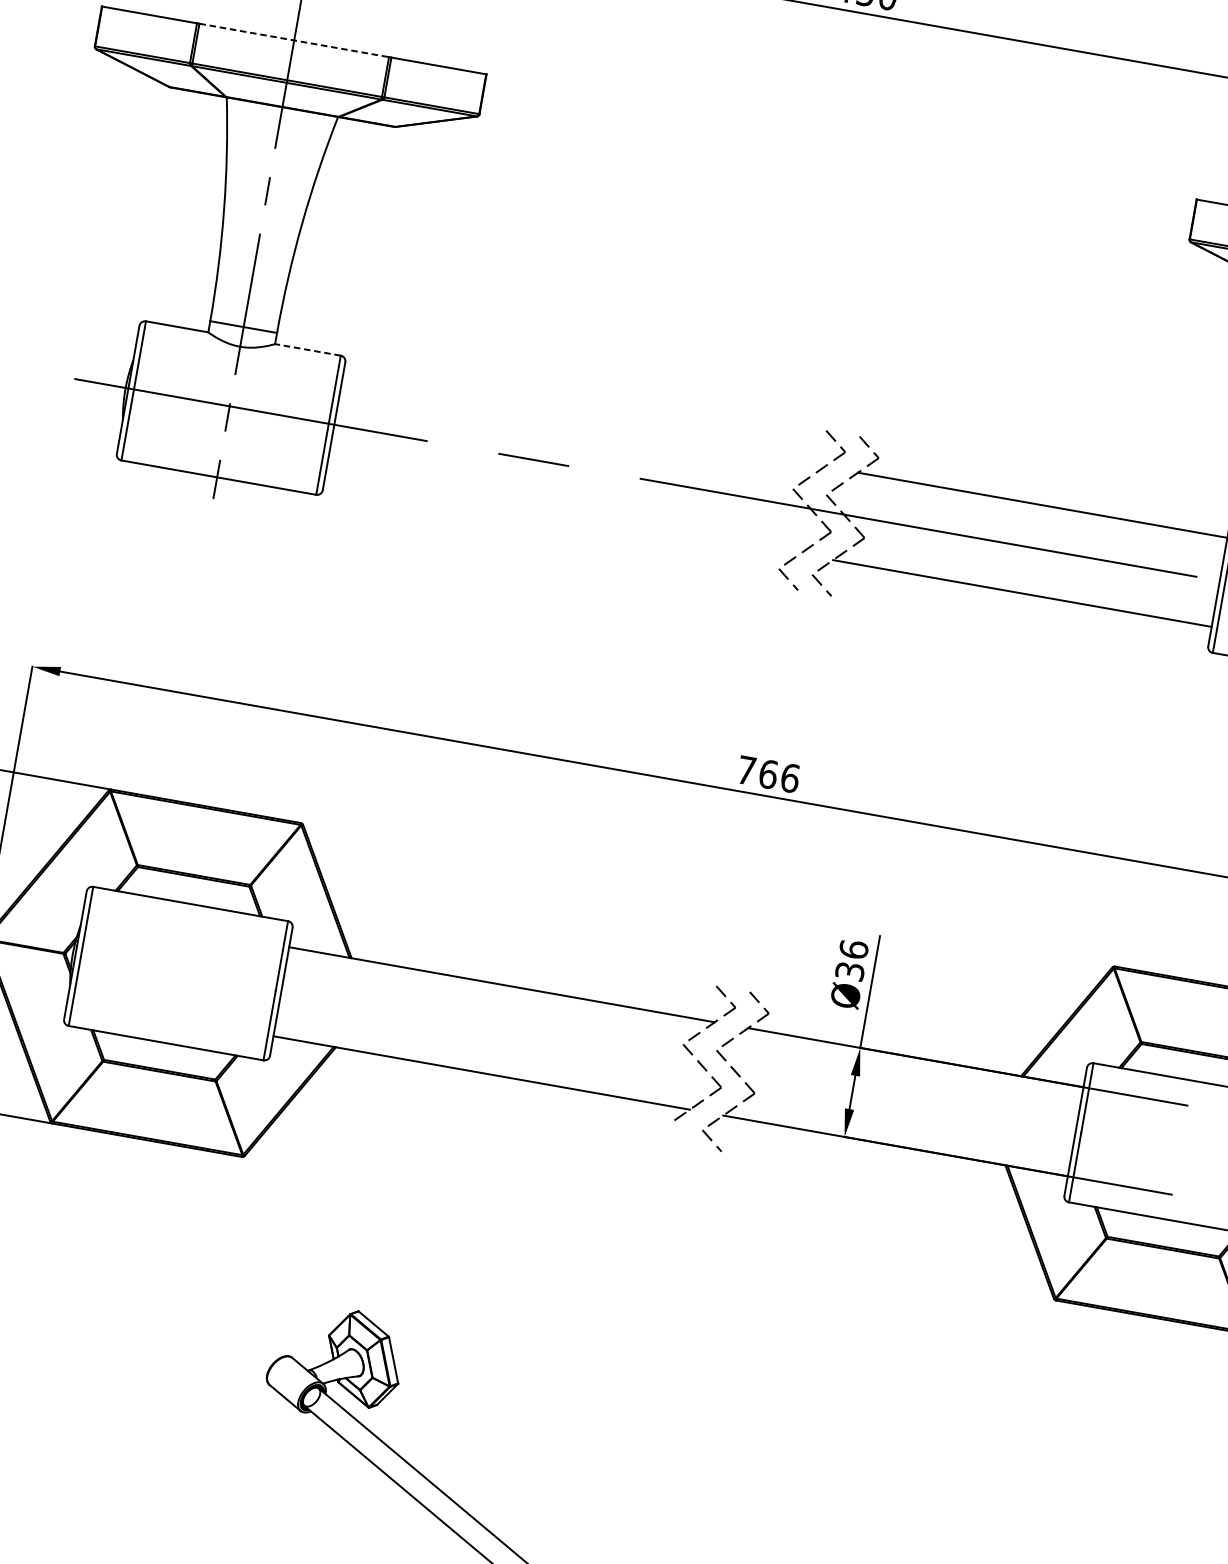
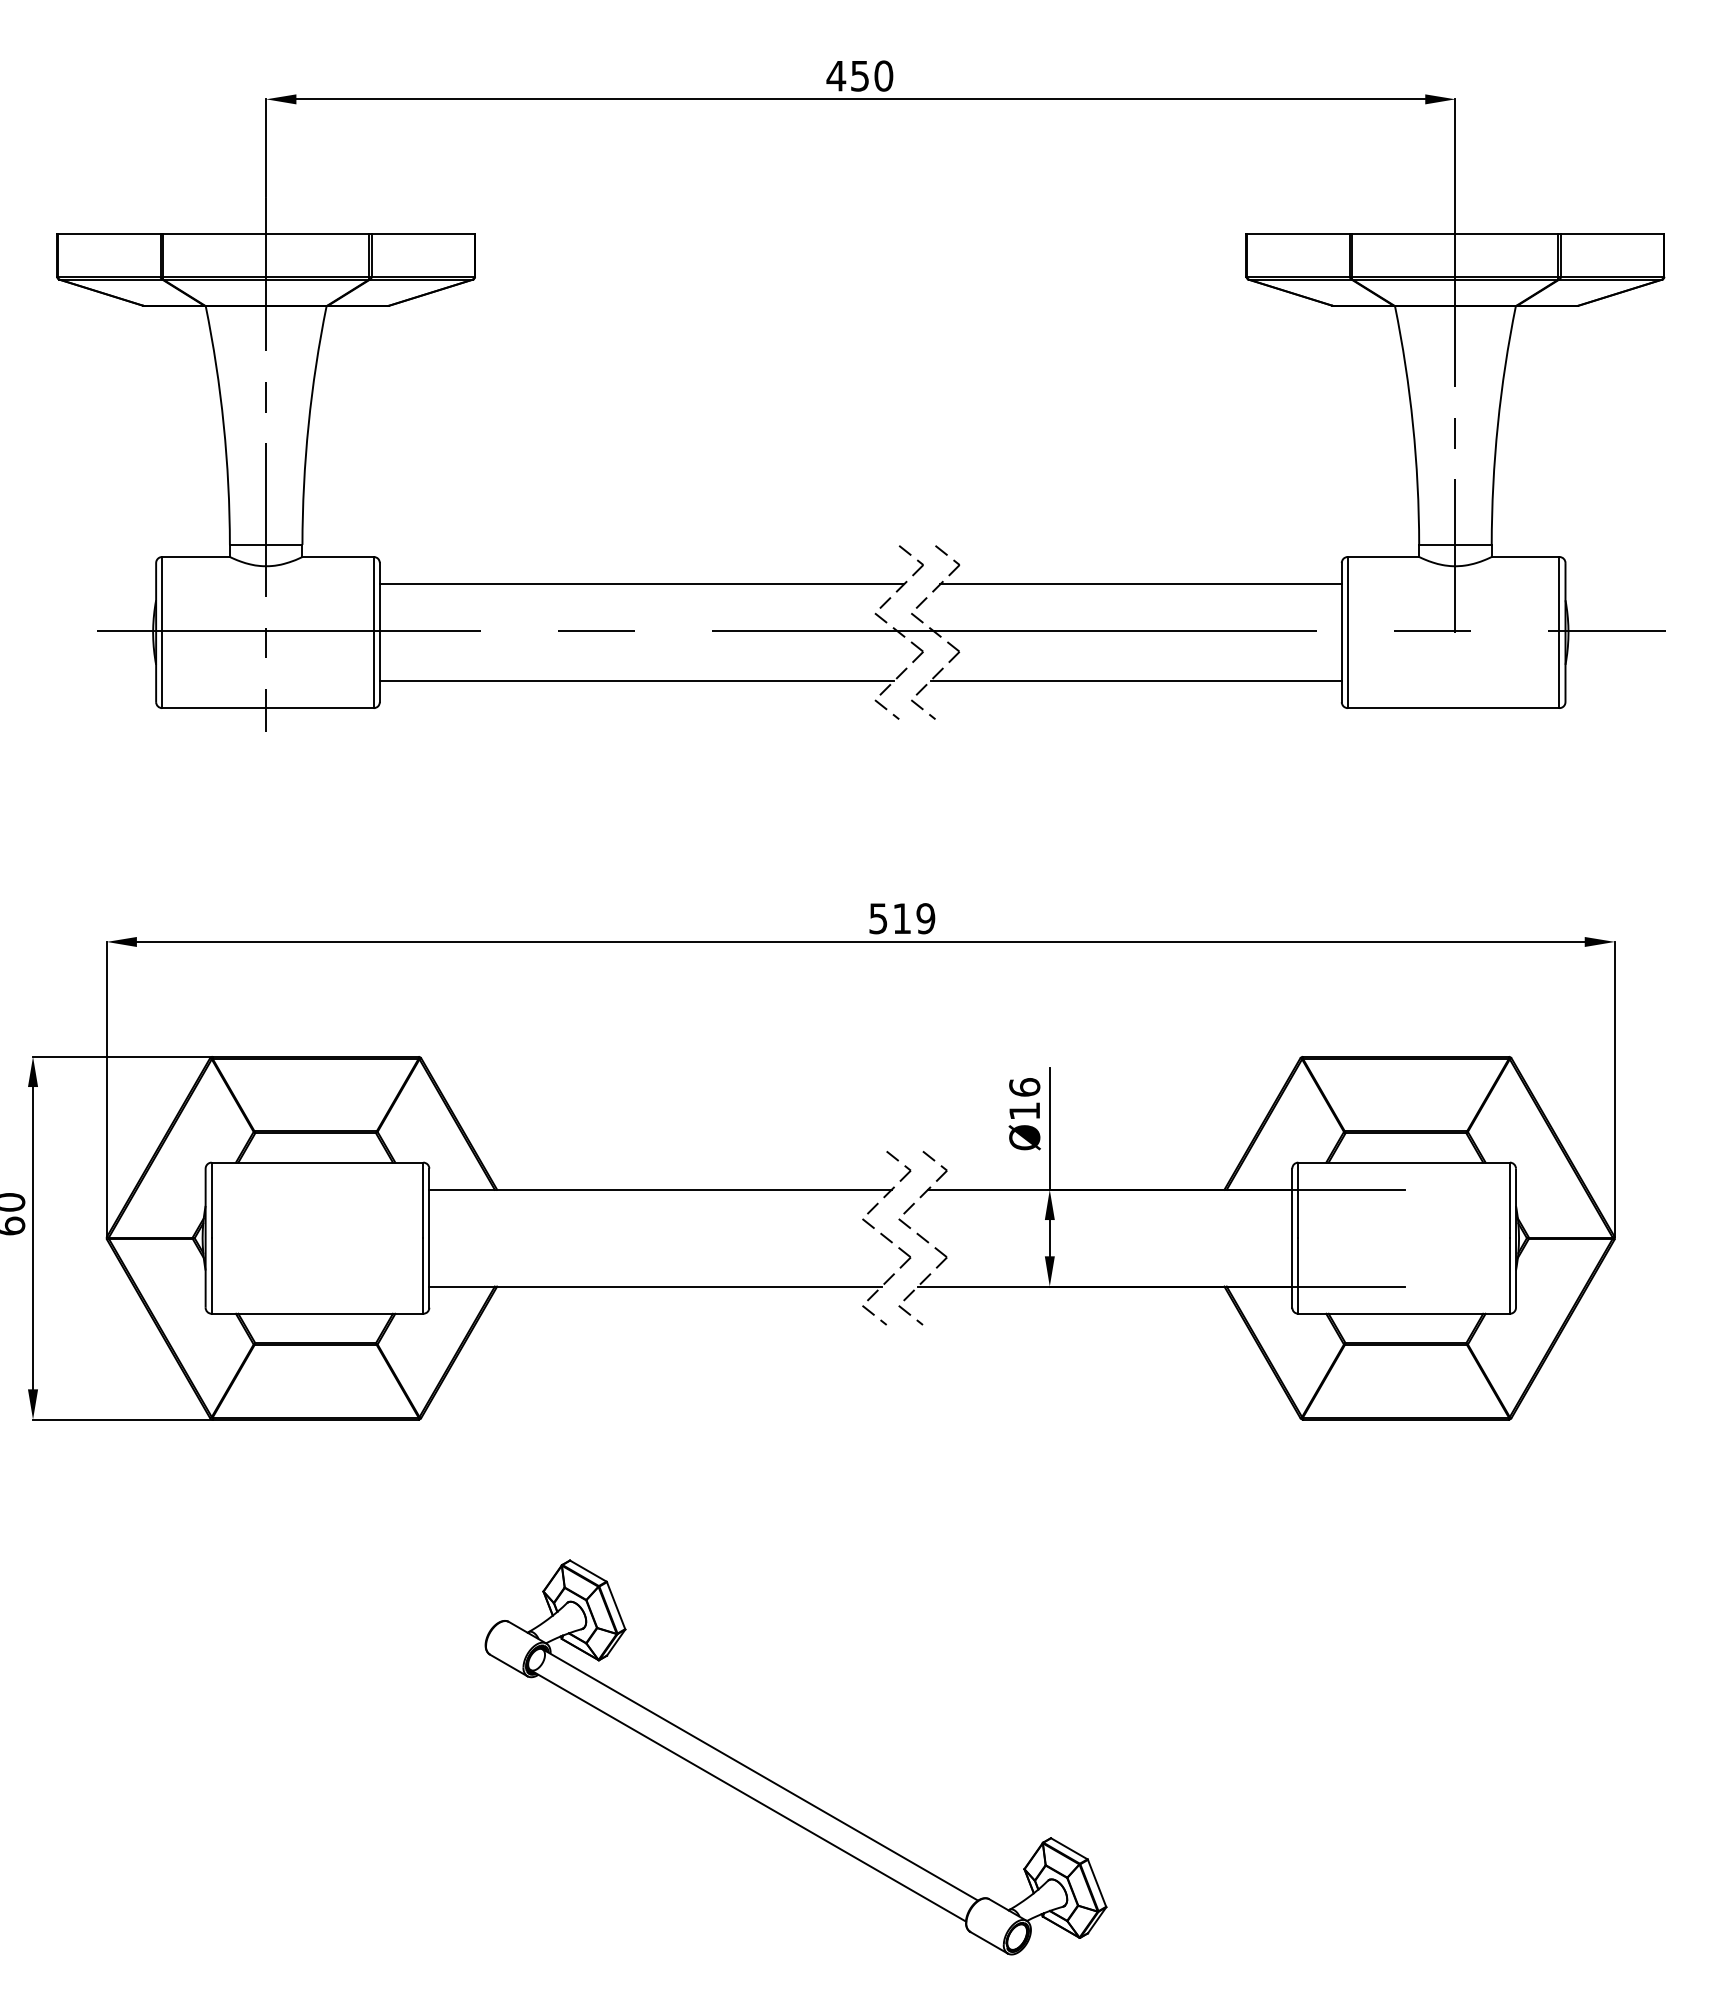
line: (294, 40) -> (266, 233), dashed -> solid
line: (308, 350) -> (338, 557), dashed -> solid
line: (582, 424) -> (641, 584), added
line: (562, 512) -> (636, 680), added
text: (768, 774) -> (902, 918), 766 -> 519
text: (849, 971) -> (1024, 1111), Ø36 -> Ø16
line: (678, 1134) -> (874, 1314), added

